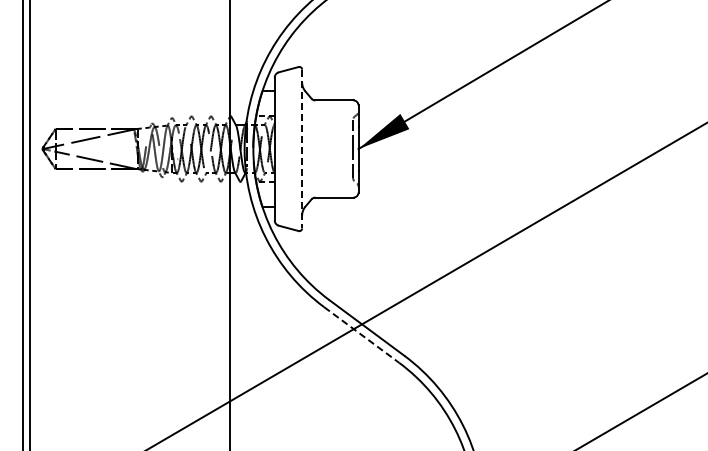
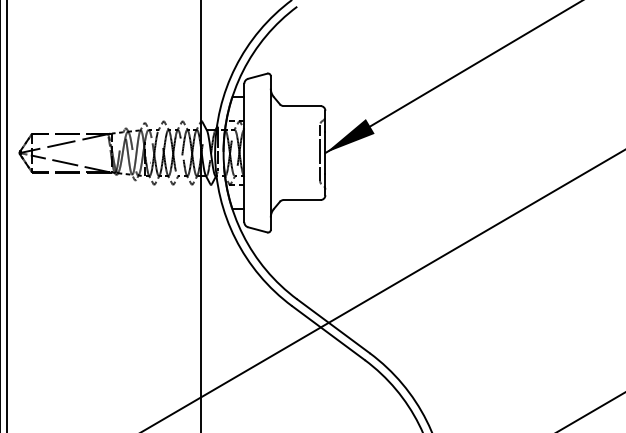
line: (302, 149) -> (271, 153), dashed -> solid
line: (361, 335) -> (328, 333), dashed -> solid

